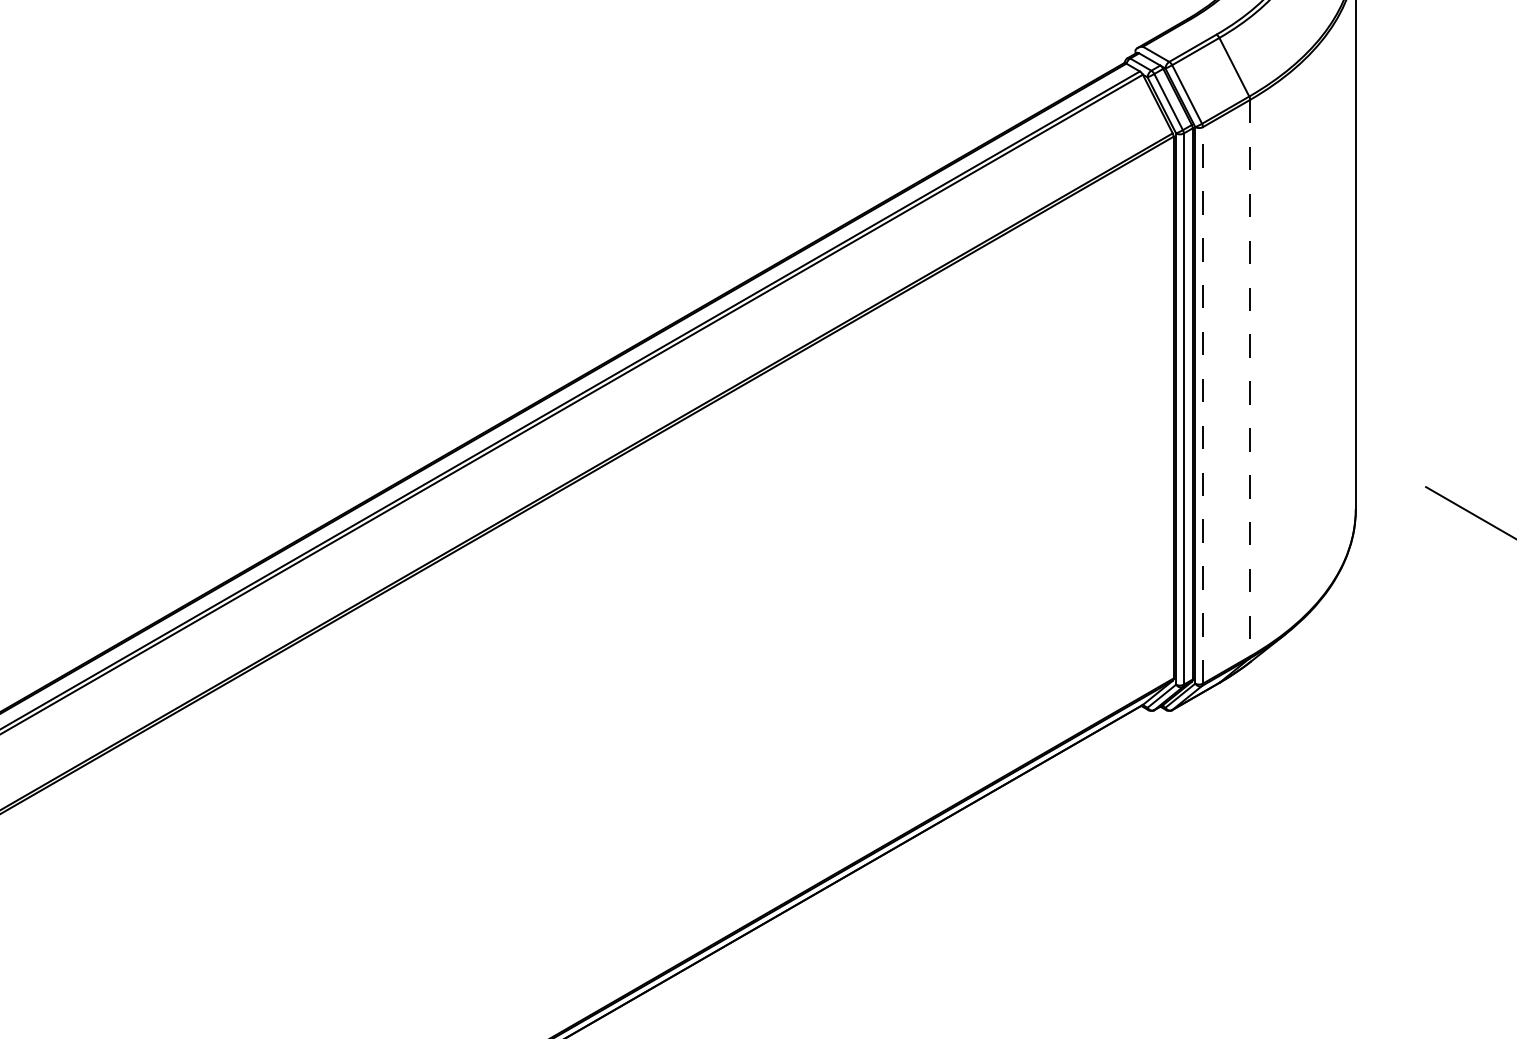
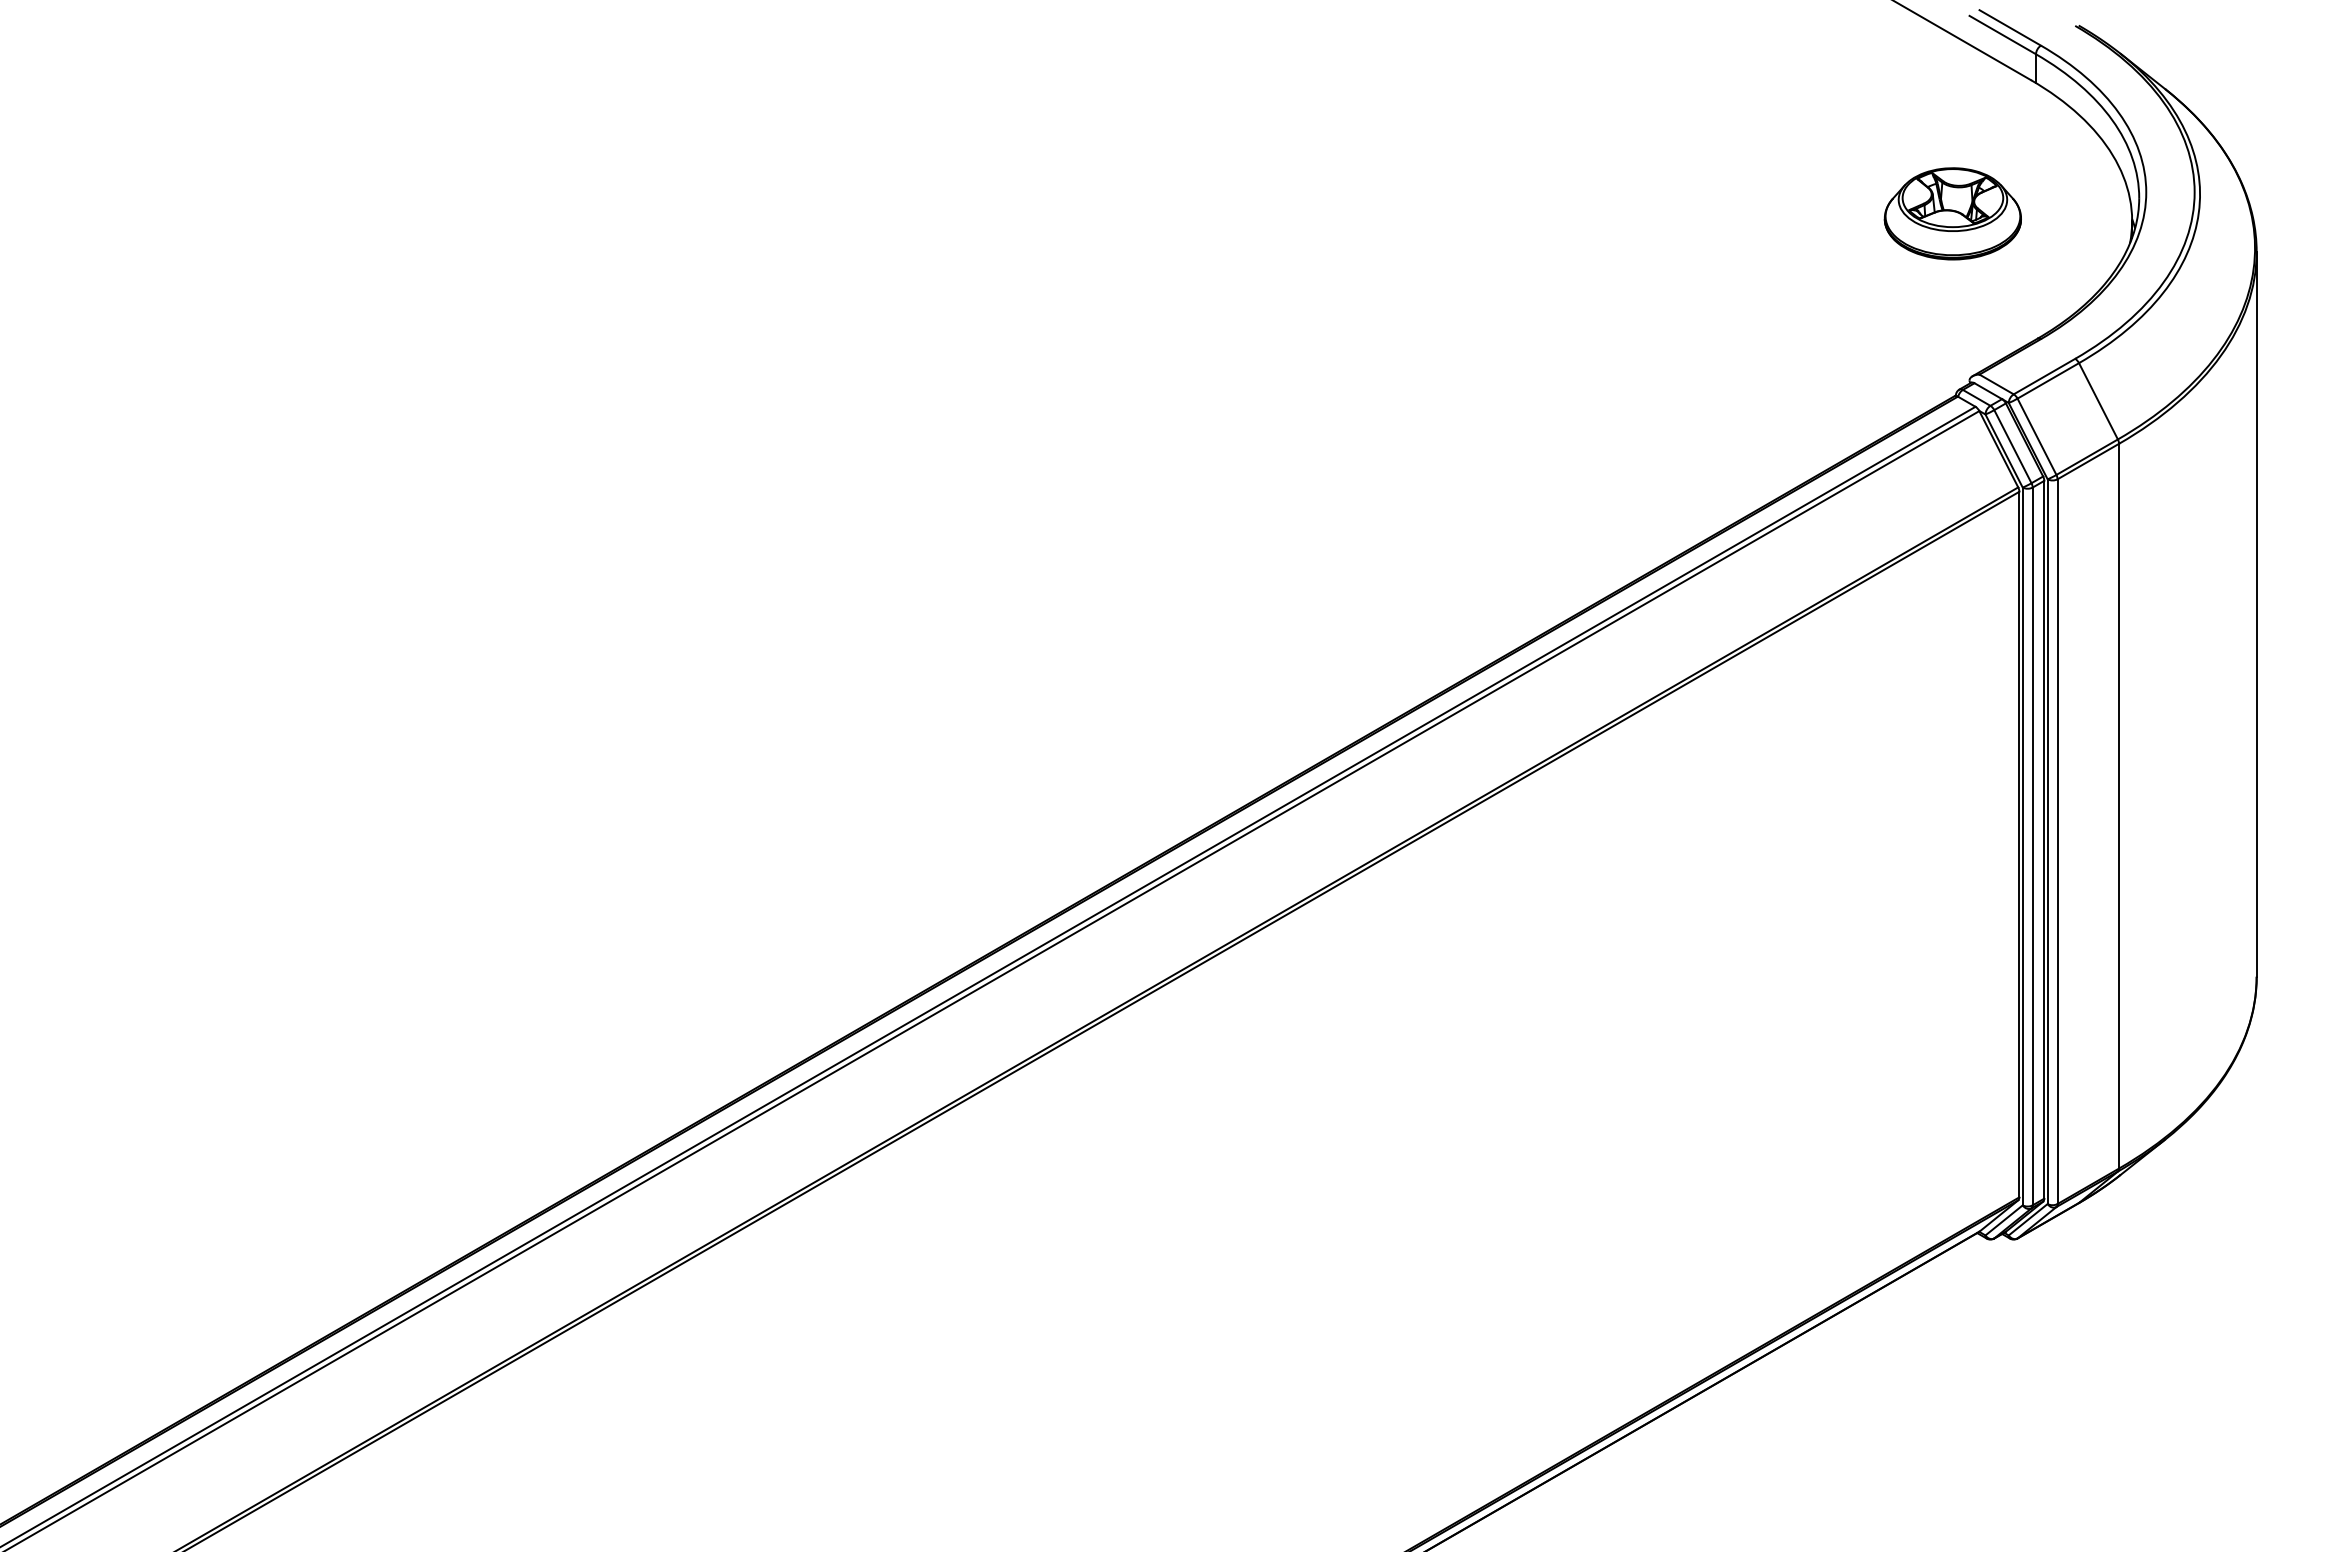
line: (1250, 378) -> (2119, 806), dashed -> solid
line: (1202, 405) -> (2057, 841), dashed -> solid

